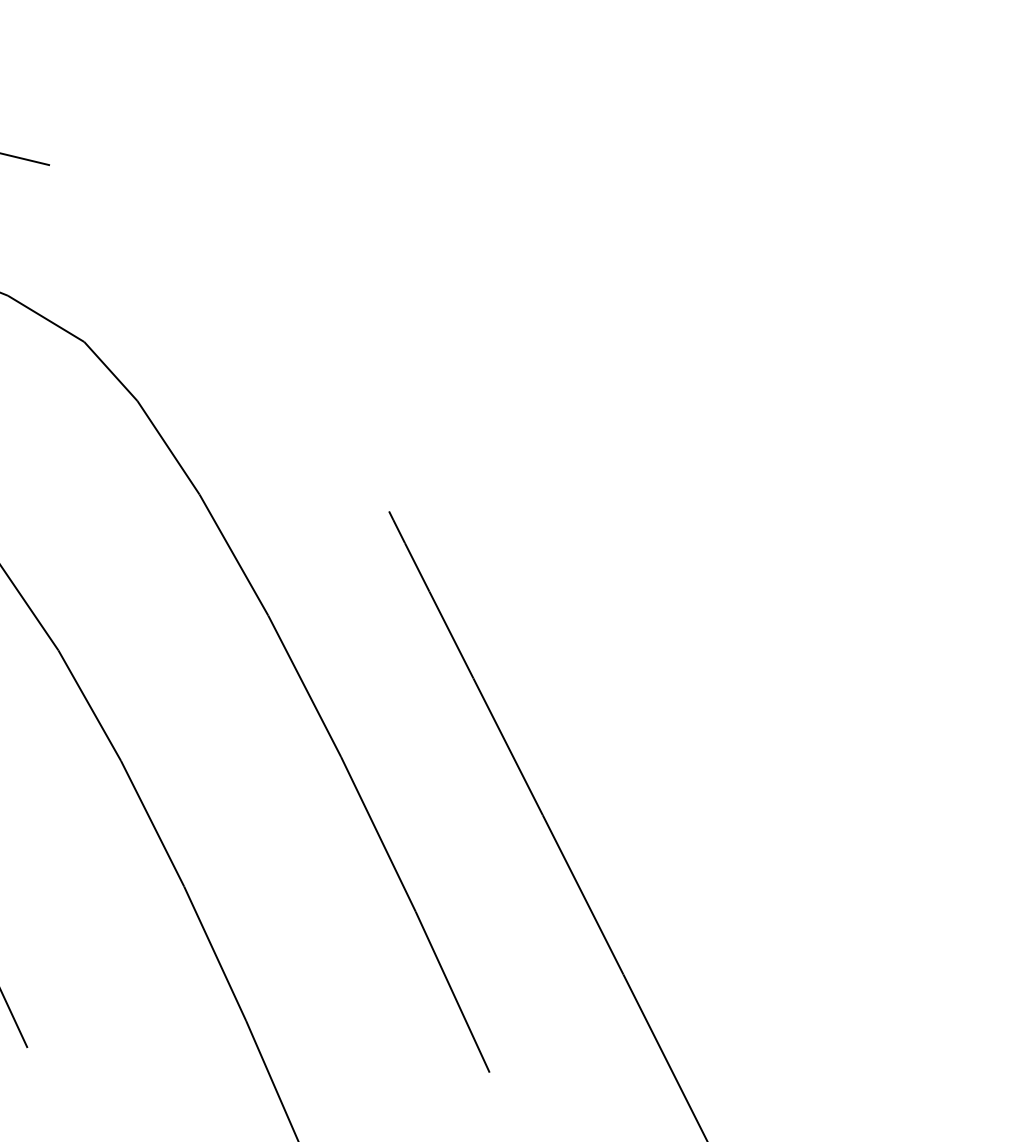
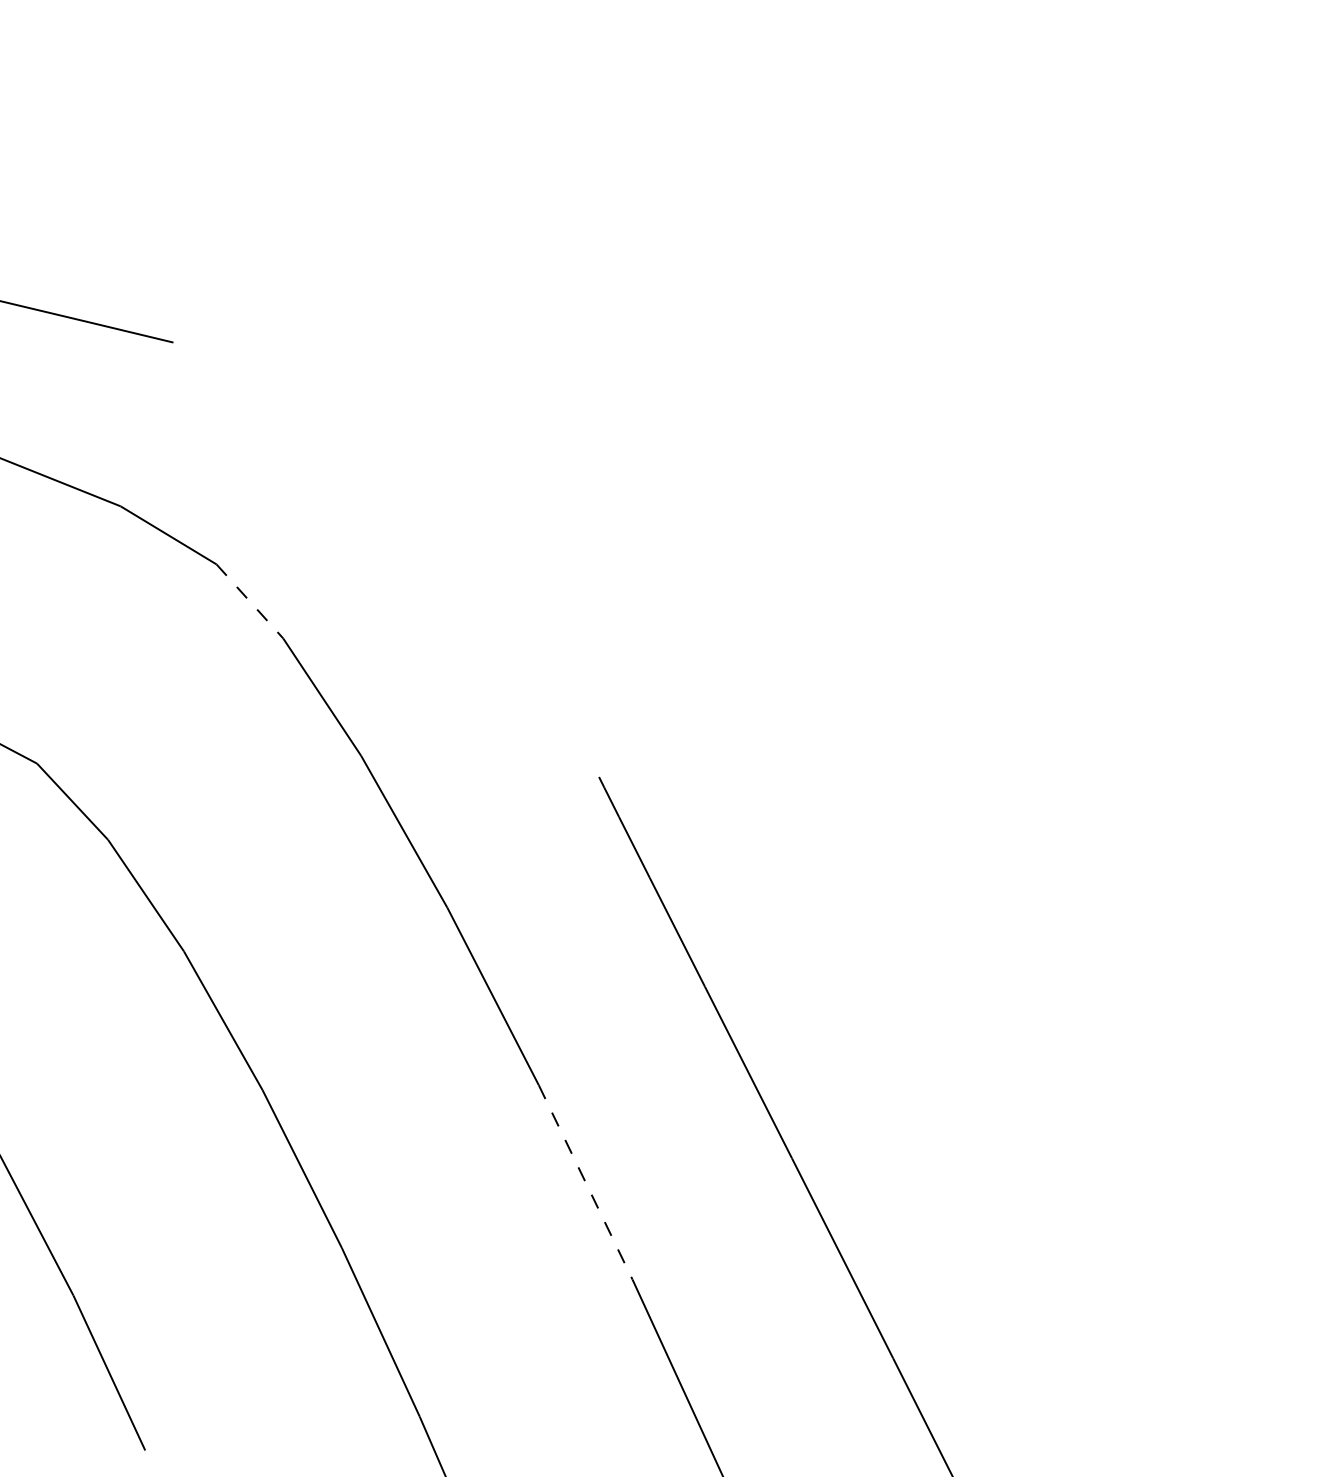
line: (110, 371) -> (249, 601), solid -> dashed
line: (378, 834) -> (585, 1182), solid -> dashed

